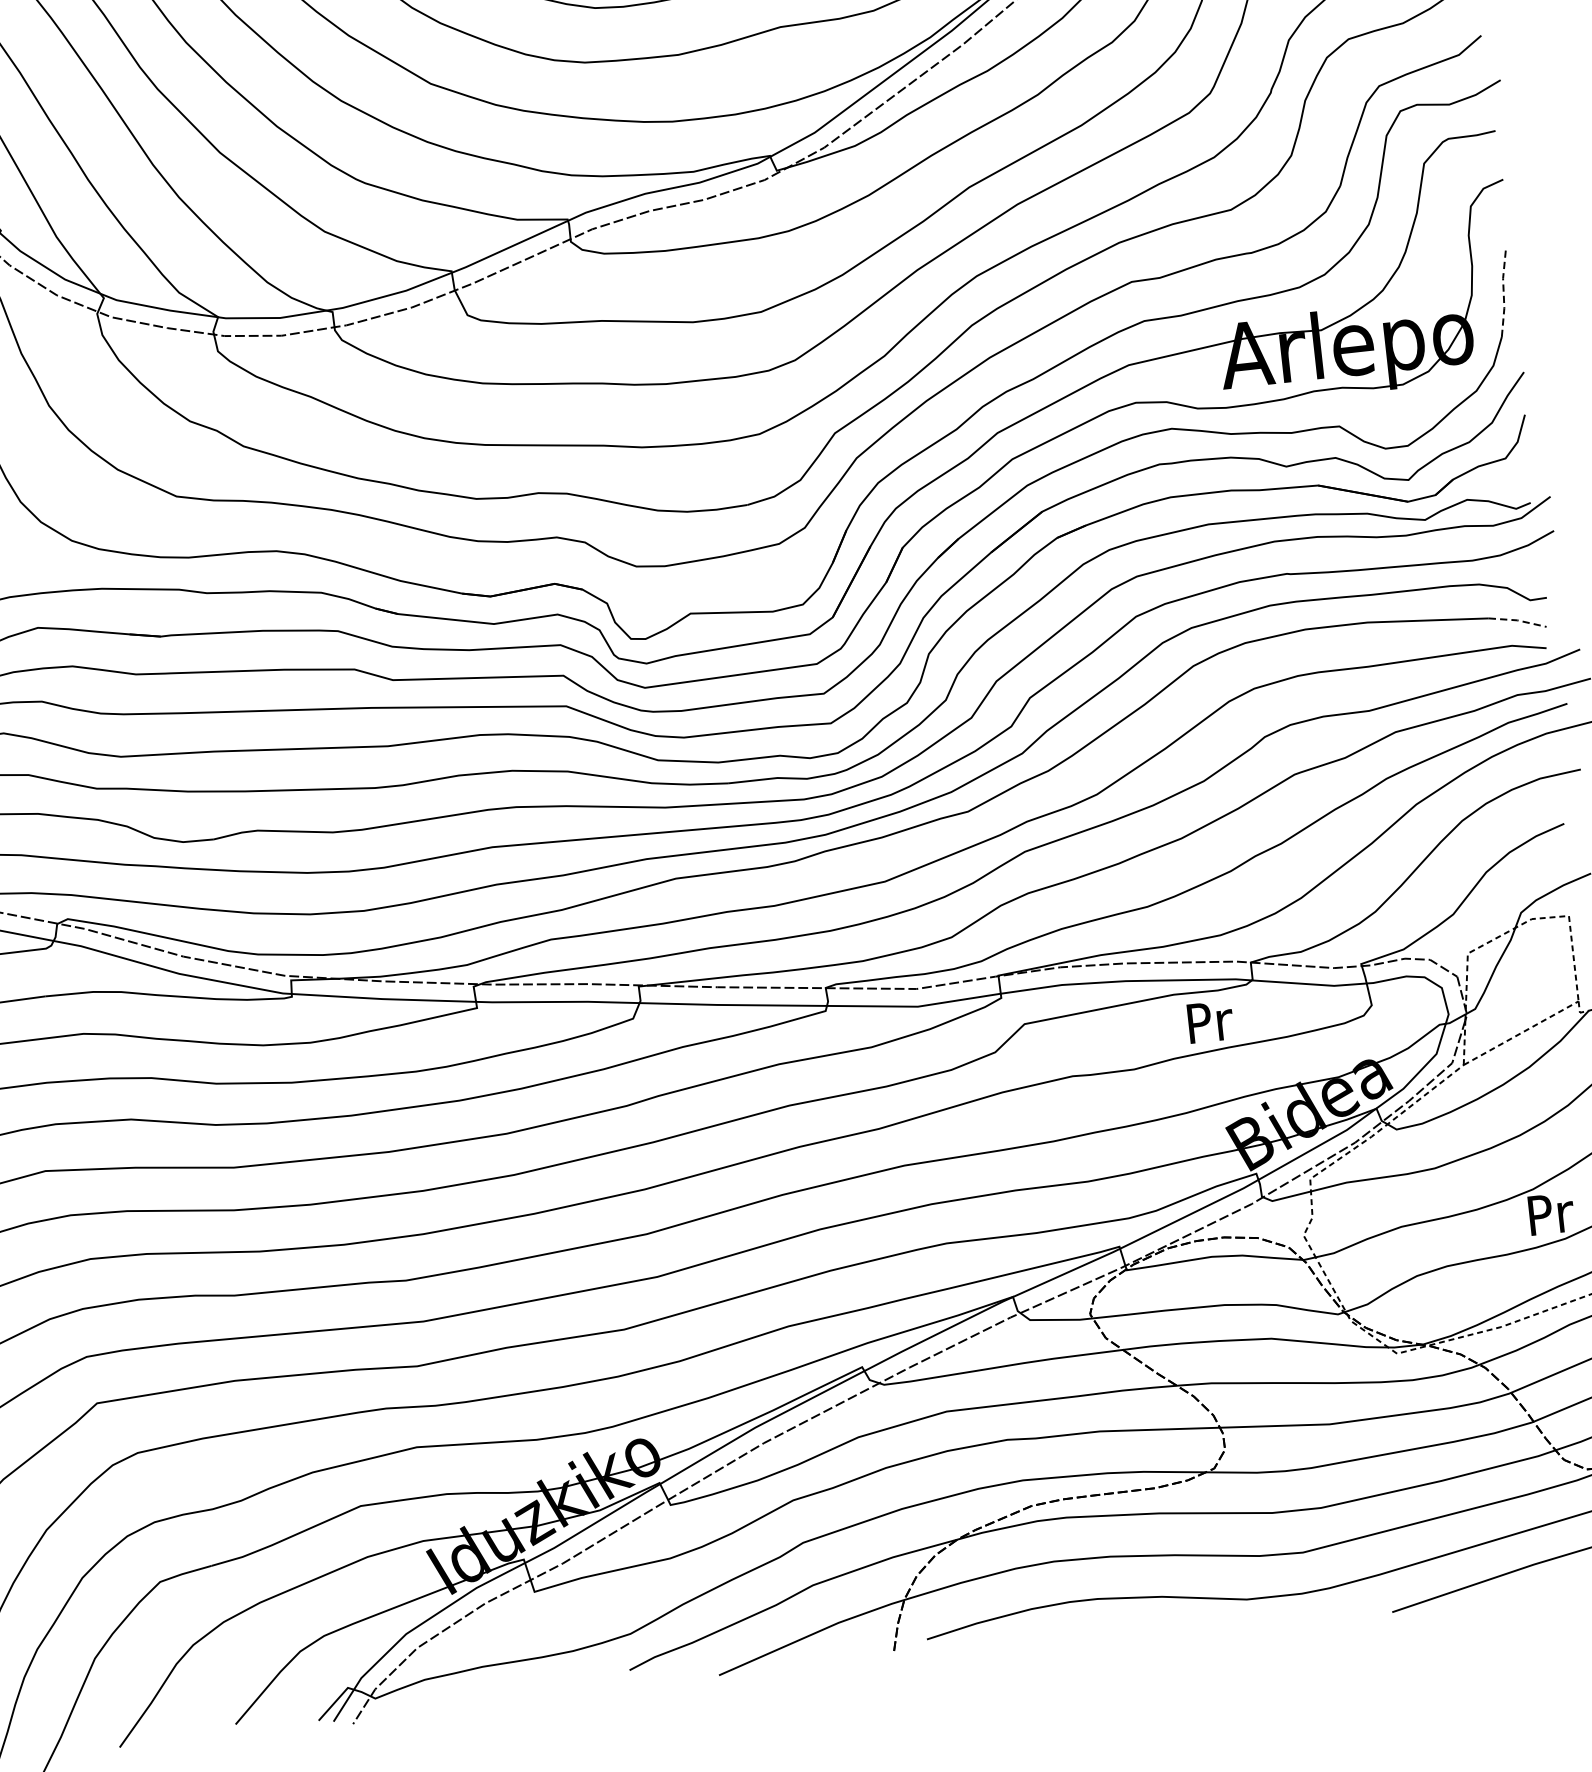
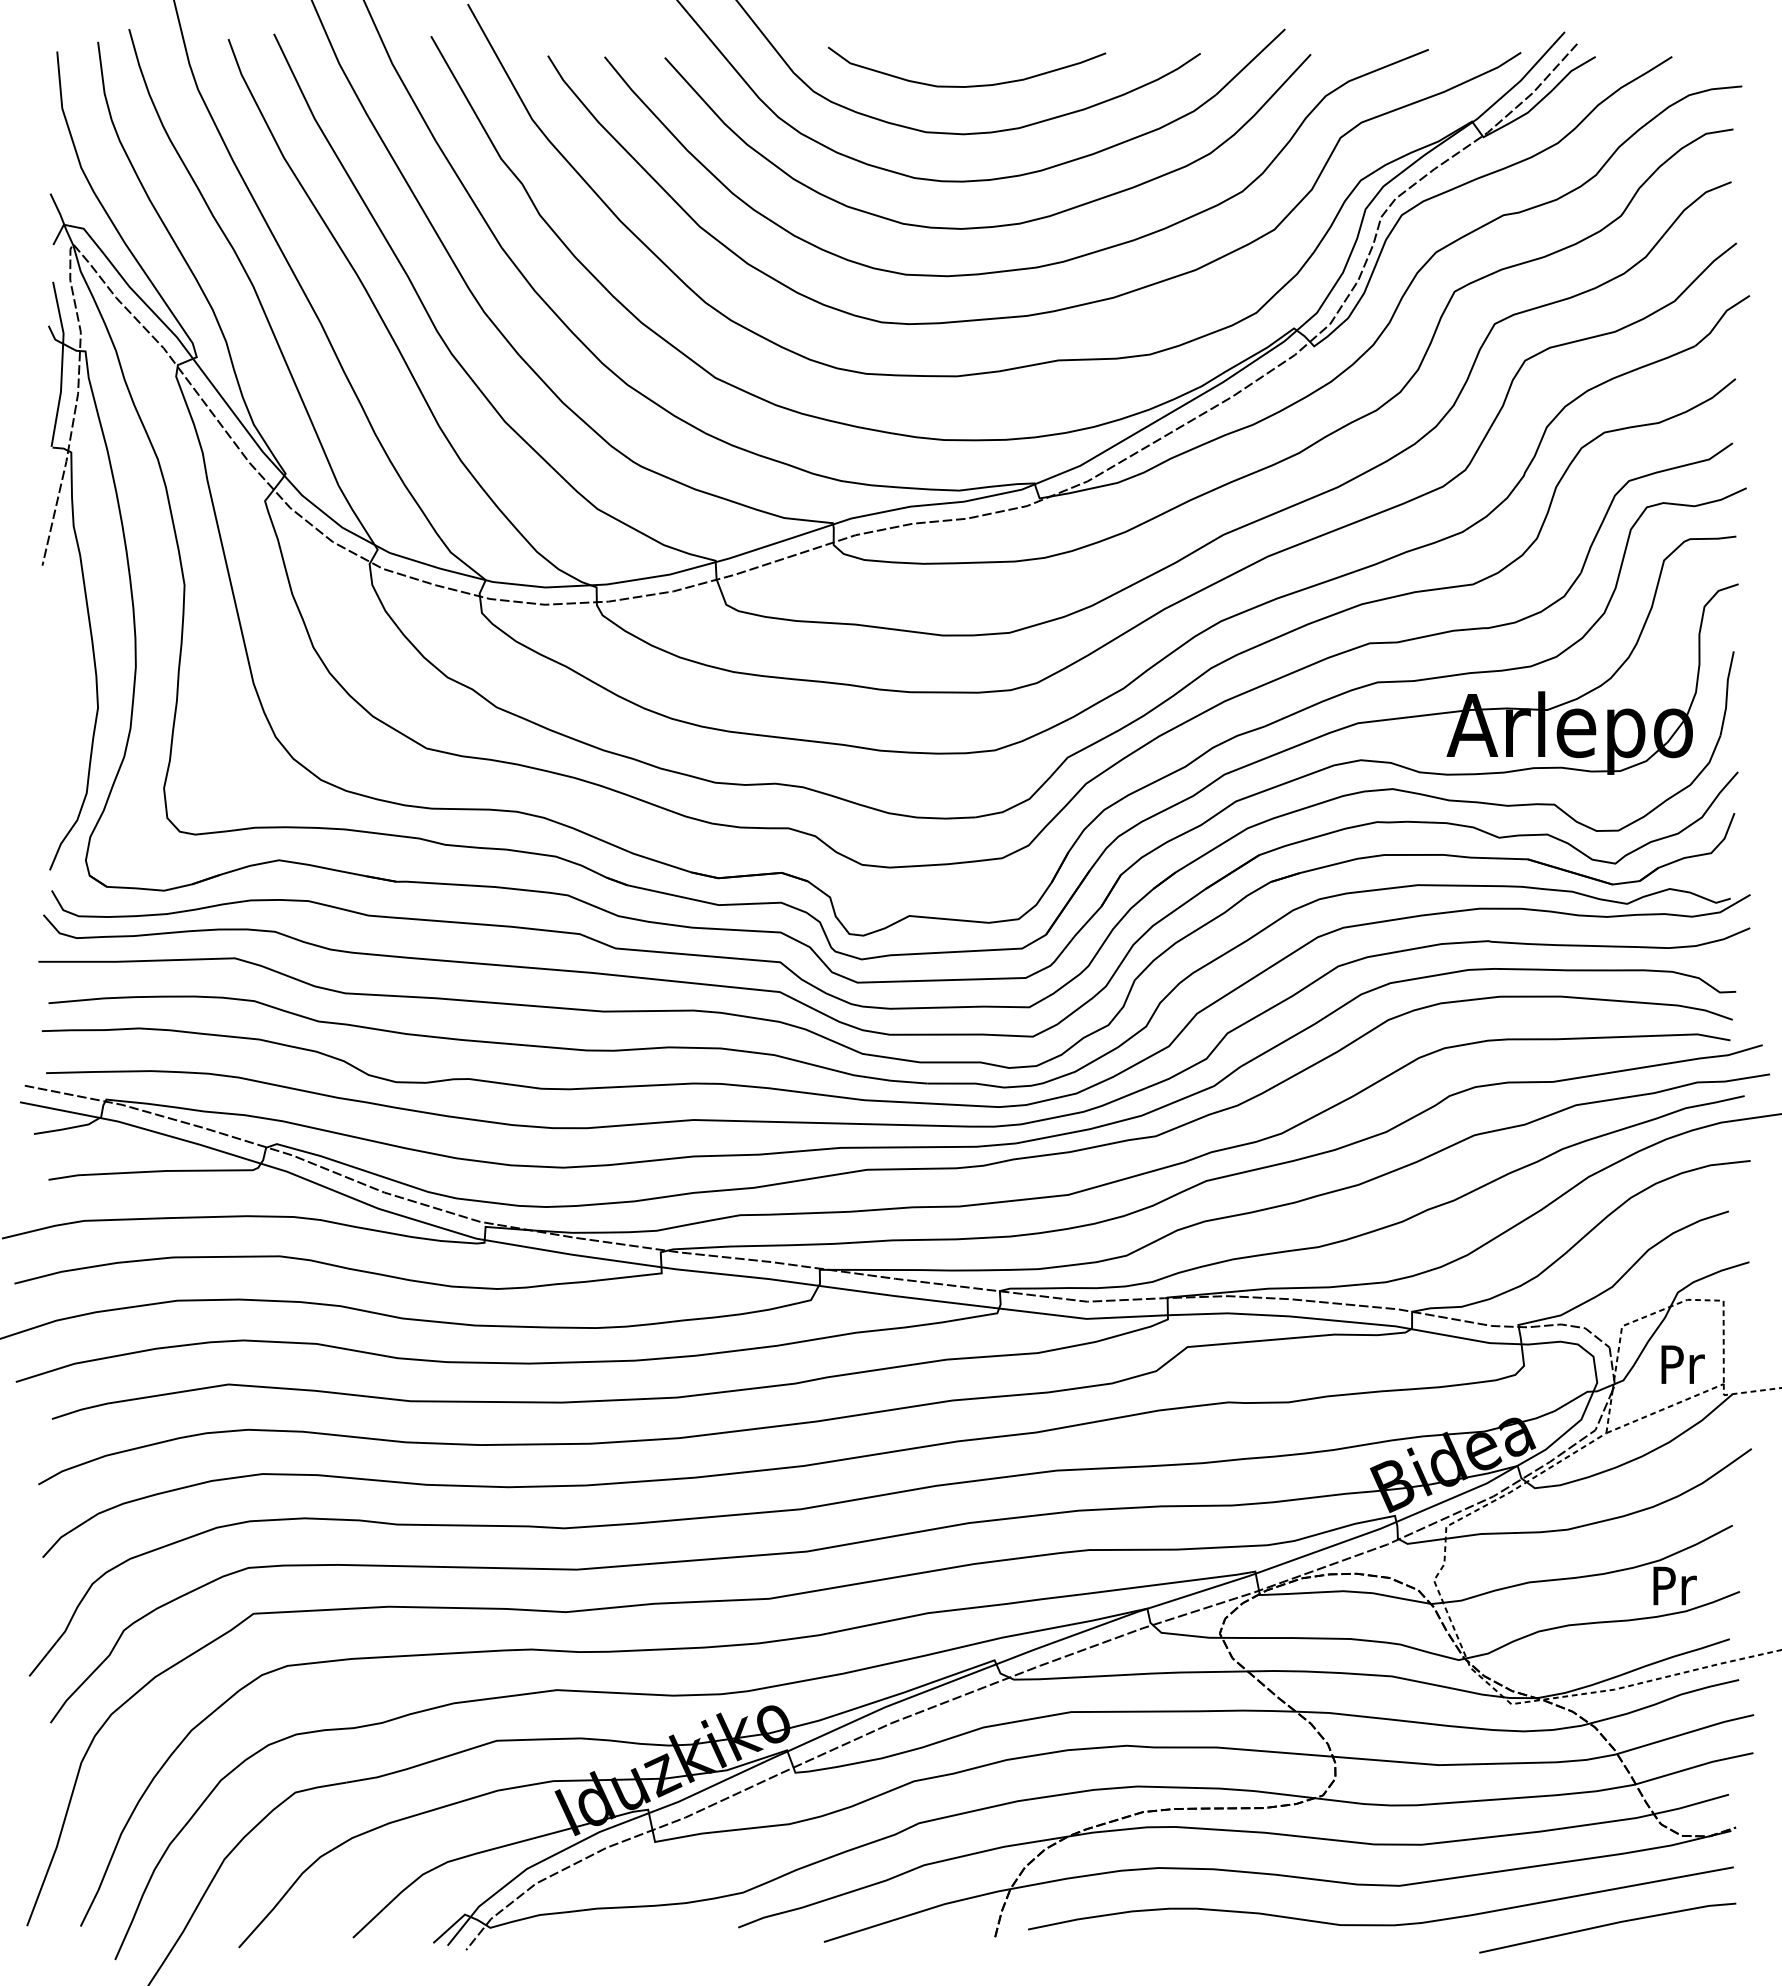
line: (1504, 292) -> (1727, 693), dashed -> solid
line: (1518, 620) -> (1706, 1010), dashed -> solid
text: (1210, 1021) -> (1682, 1364), moved

